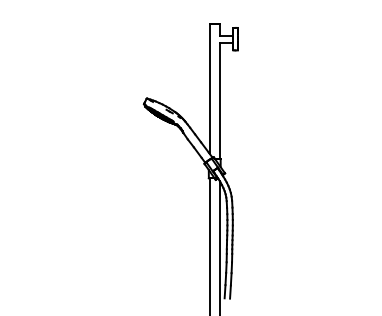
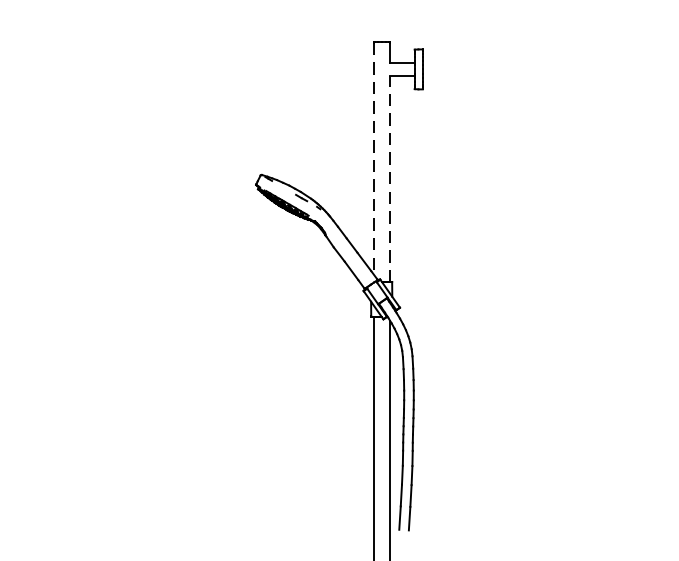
line: (210, 89) -> (374, 158), solid -> dashed
line: (219, 100) -> (390, 178), solid -> dashed

